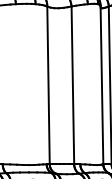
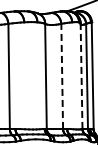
line: (73, 85) -> (62, 76), solid -> dashed
line: (101, 85) -> (81, 76), solid -> dashed

